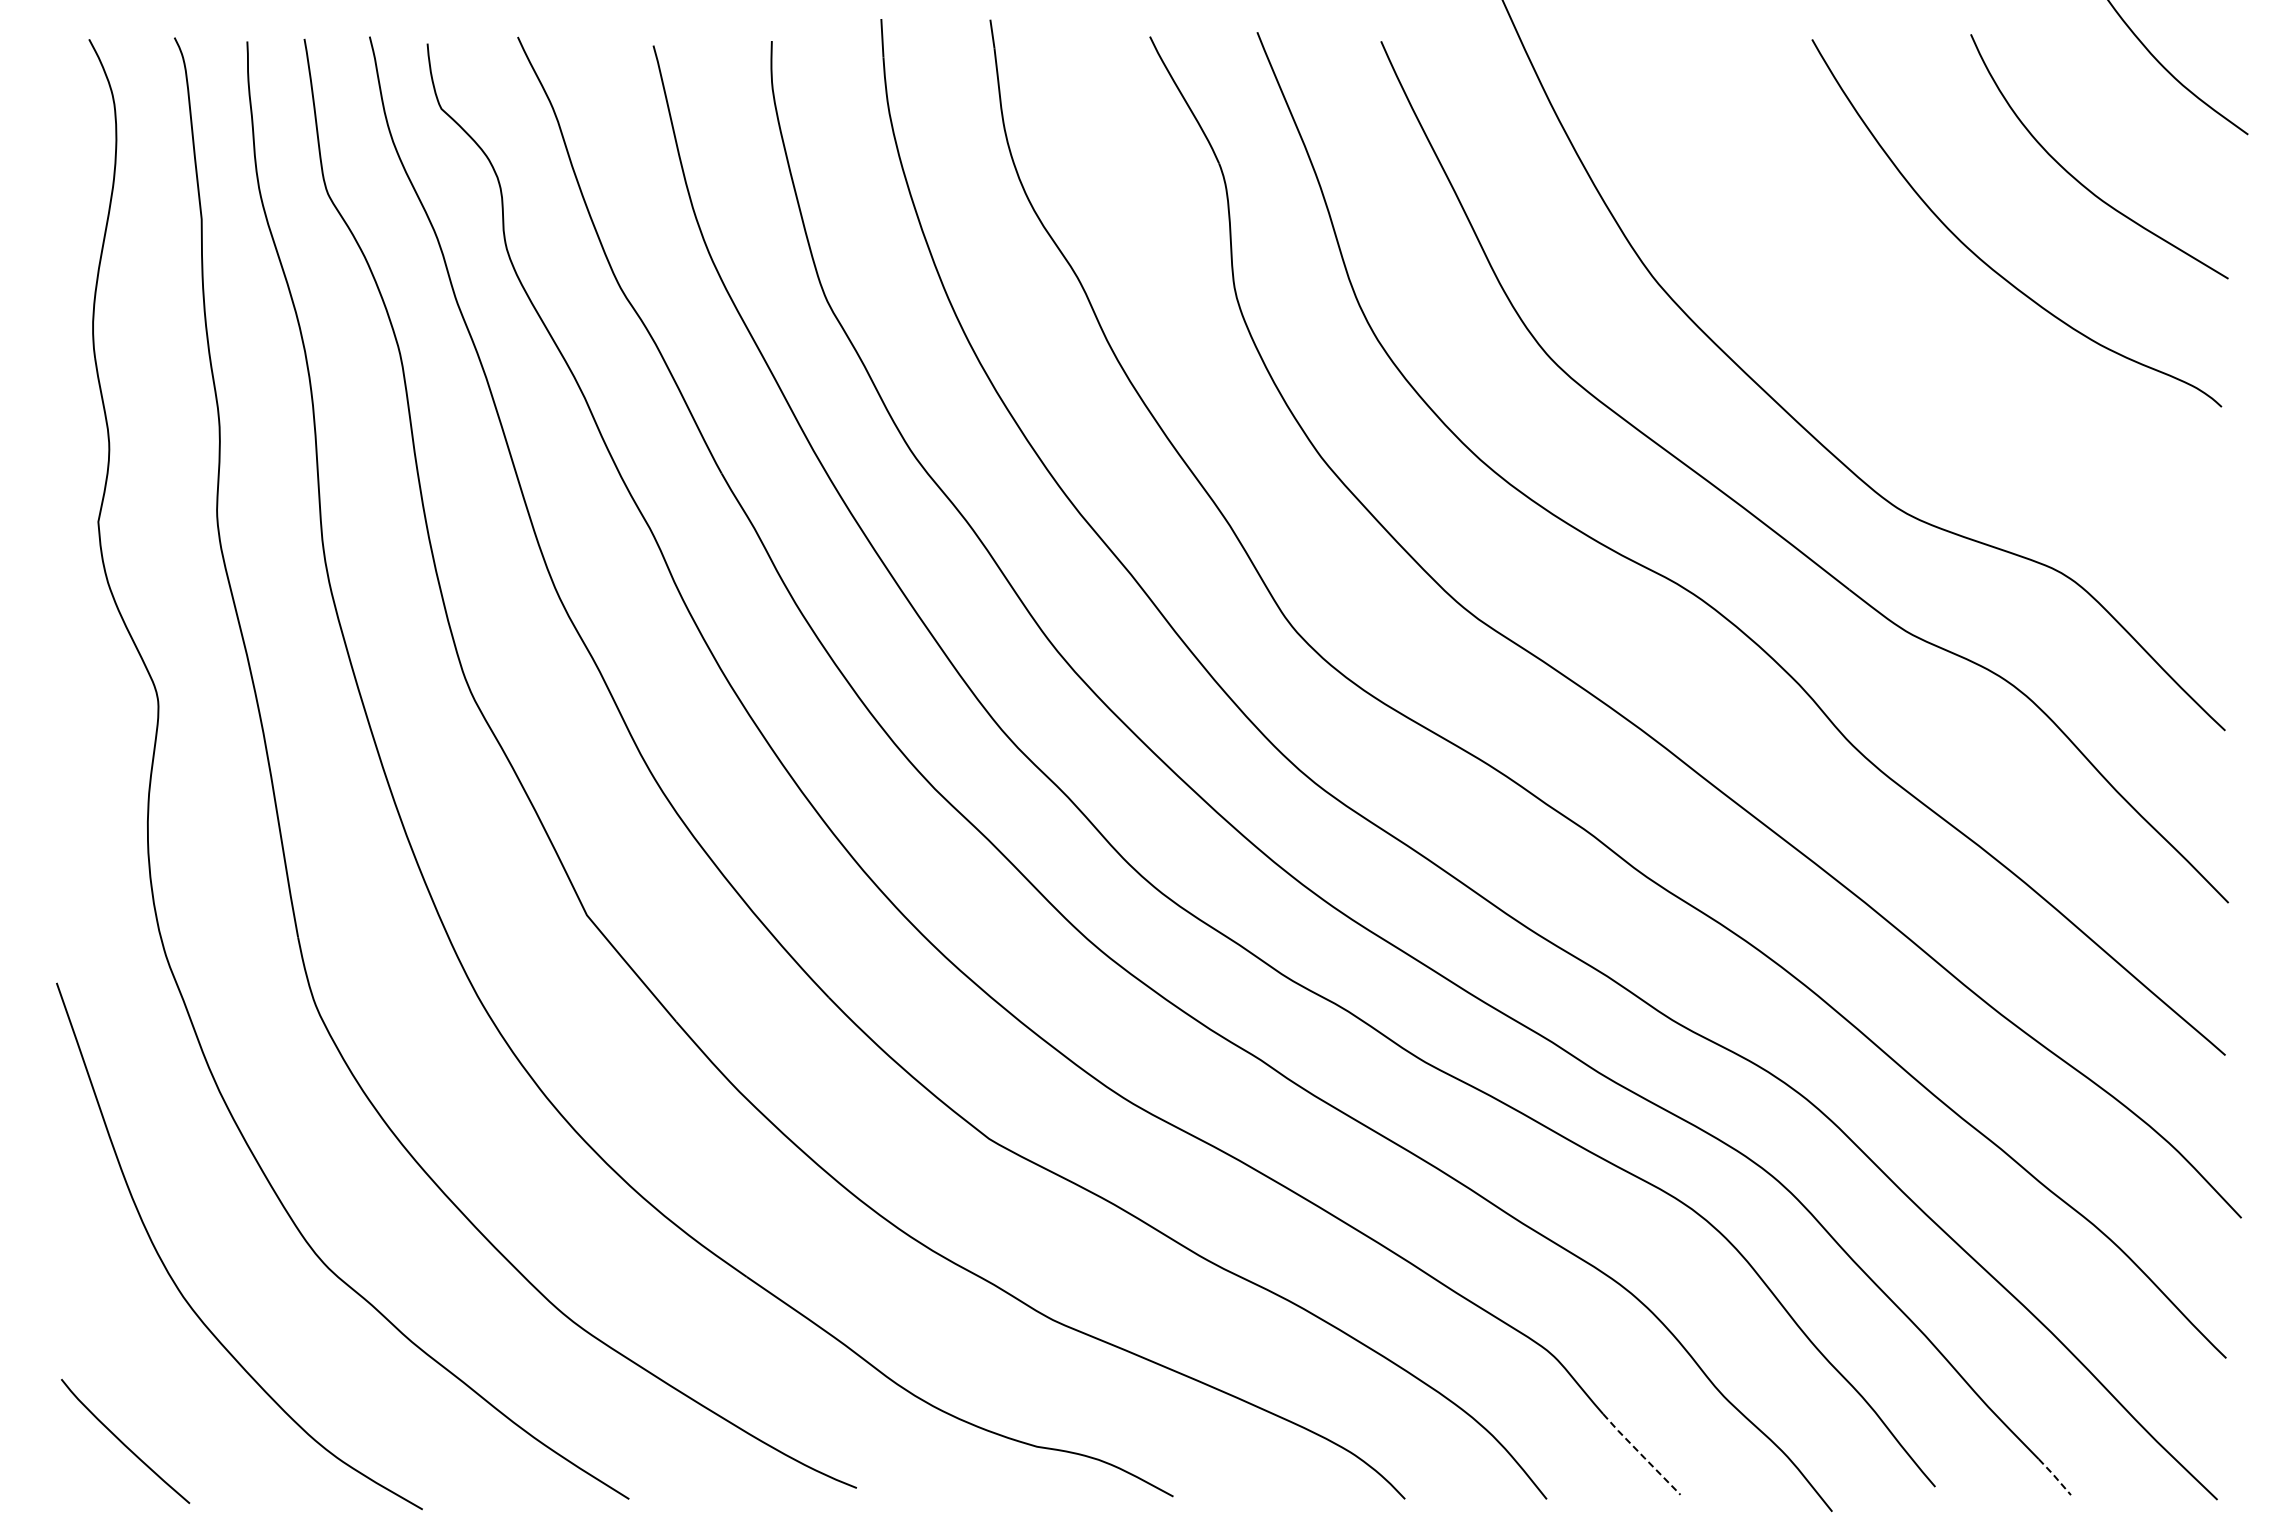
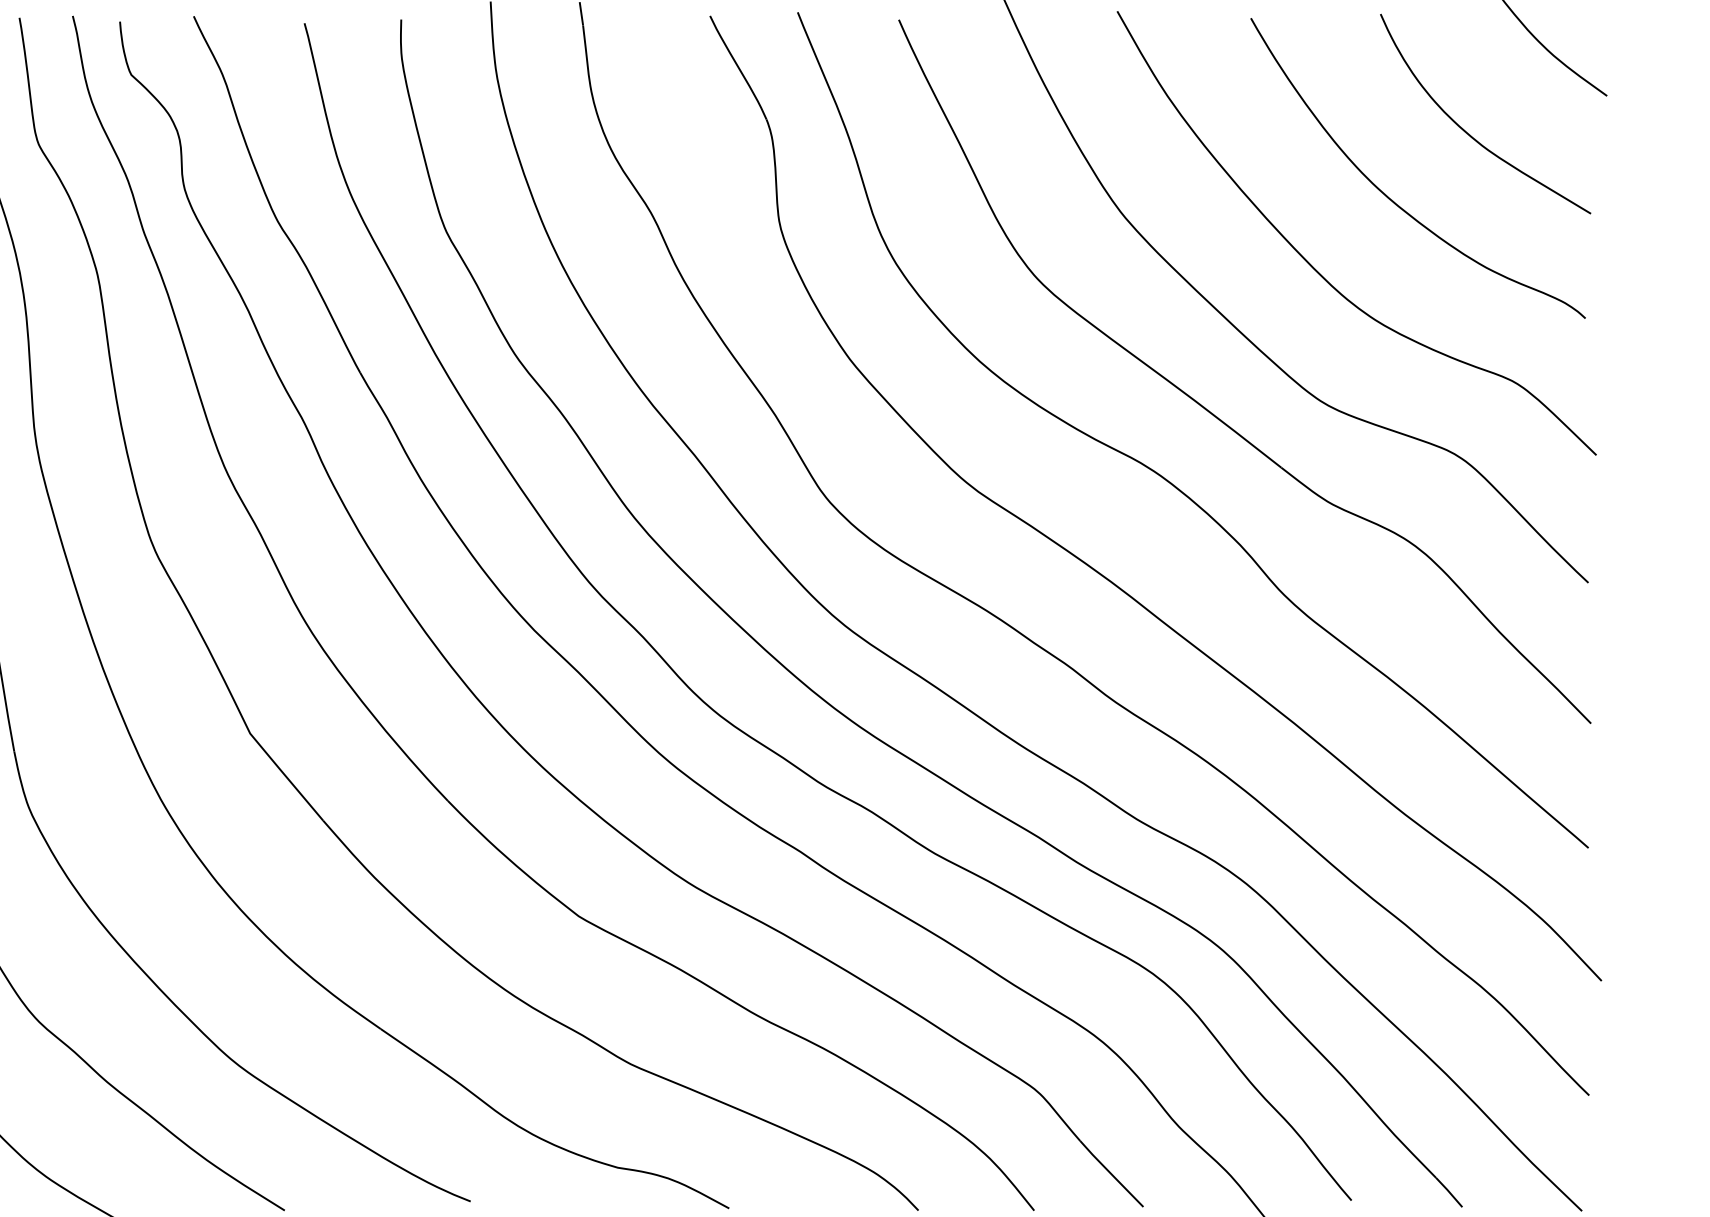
curve: (1894, 349) -> (1318, 271), added
line: (1641, 1455) -> (1111, 1174), dashed -> solid
line: (2055, 1476) -> (1449, 1192), dashed -> solid

